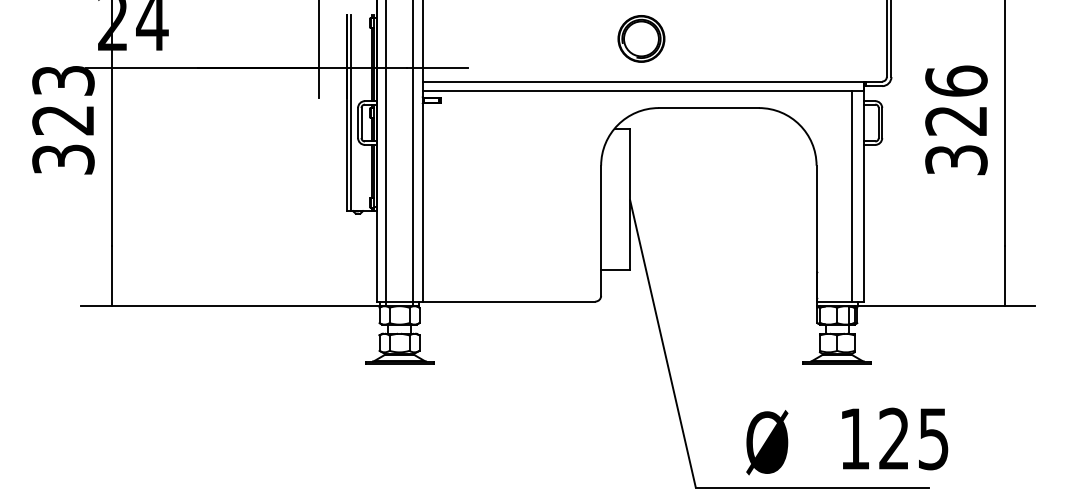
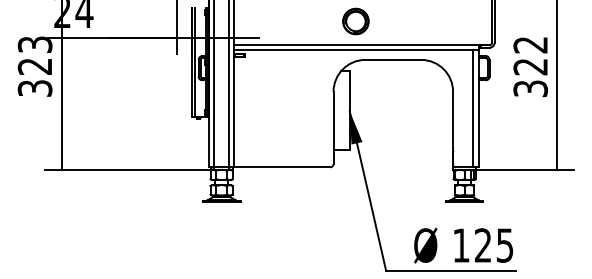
text: (956, 80) -> (530, 44), 326 -> 322
fill: (640, 229) -> (355, 127), added
text: (894, 438) -> (483, 245), moved

